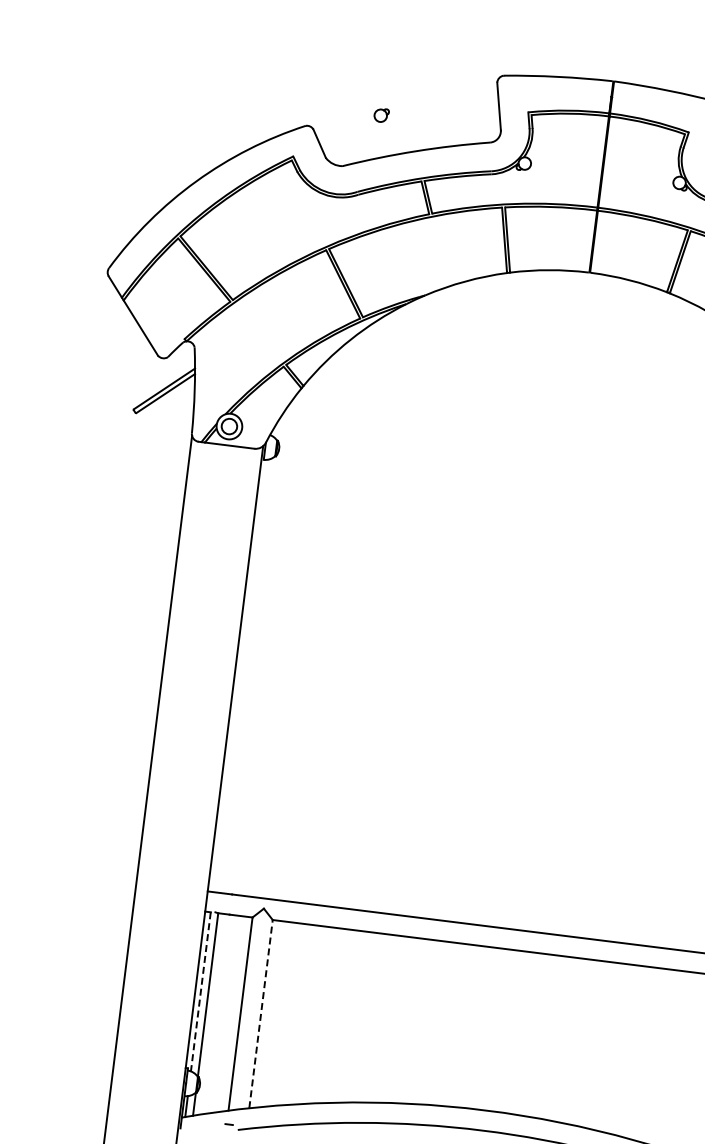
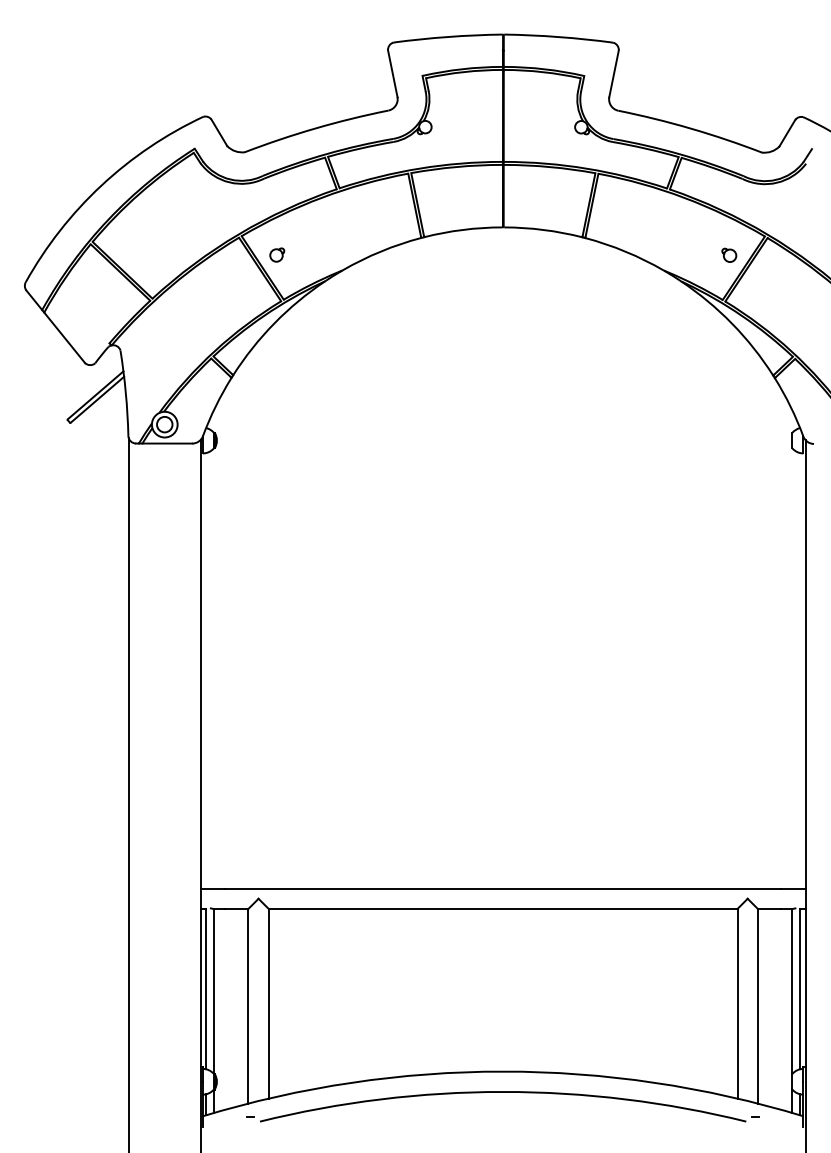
part: (381, 114) -> (277, 254), moved
line: (201, 992) -> (206, 989), dashed -> solid
line: (260, 1013) -> (268, 1003), dashed -> solid

